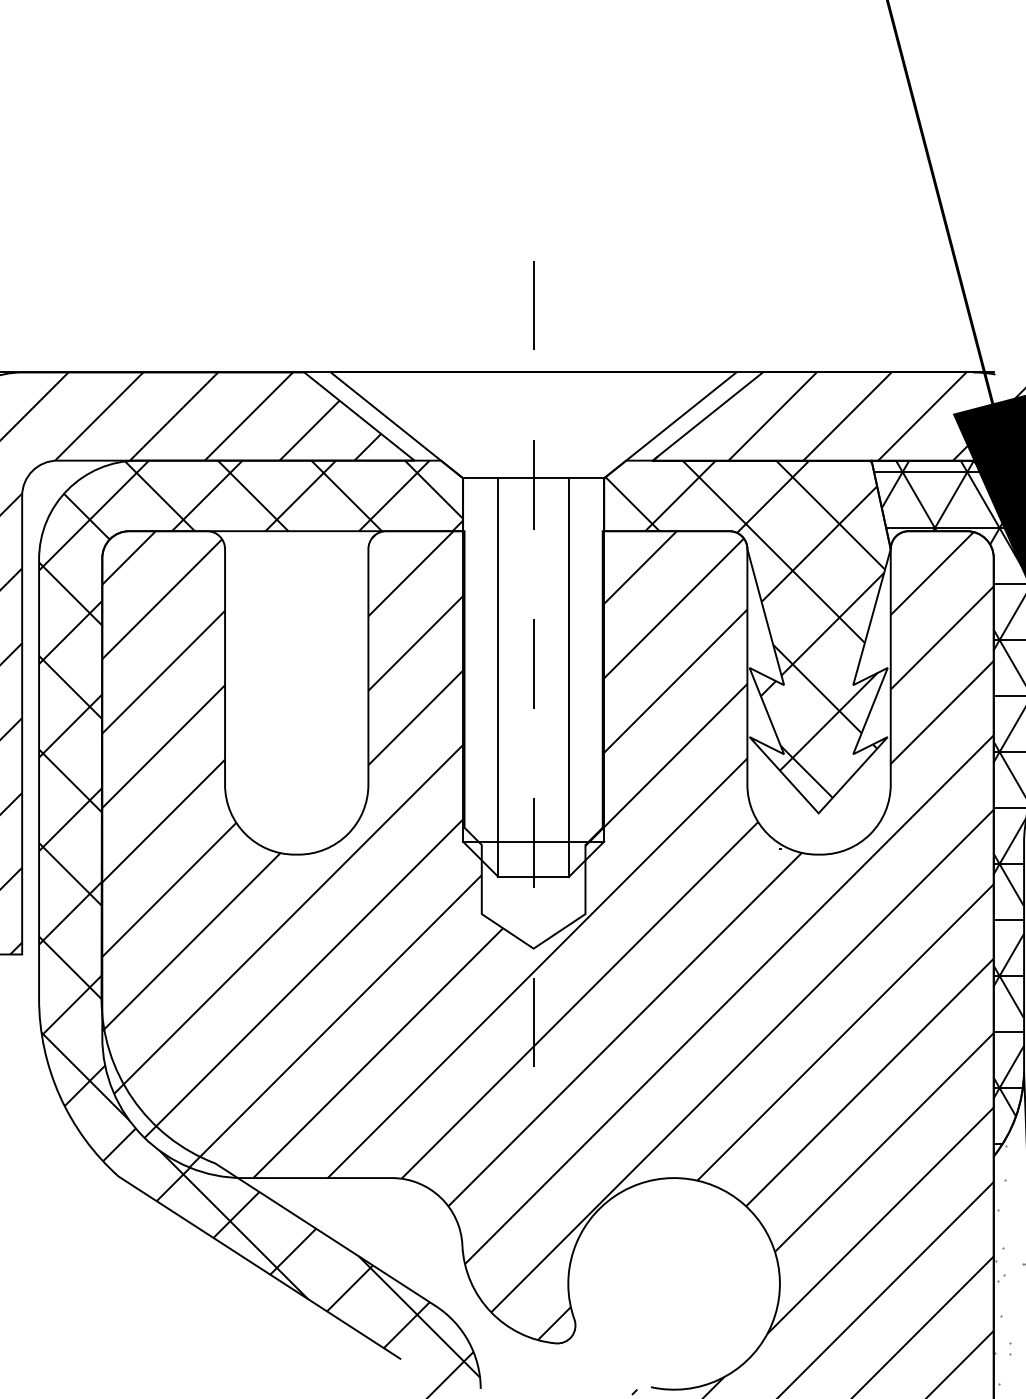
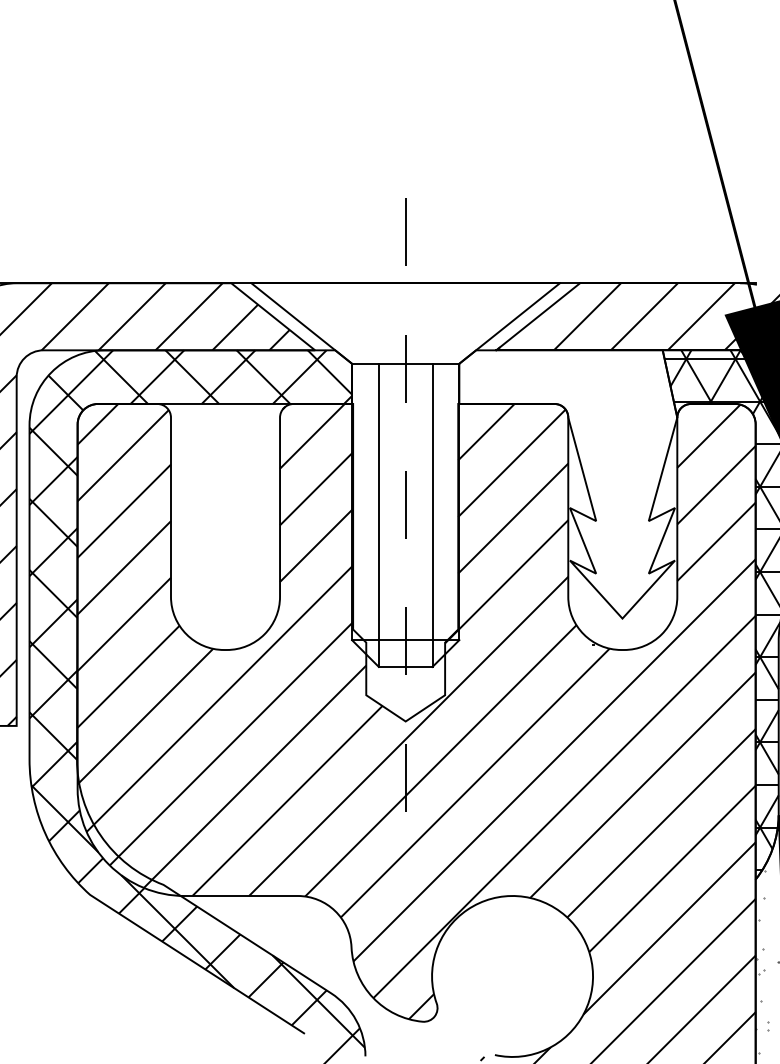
hatch: (744, 628) -> (566, 477), removed

